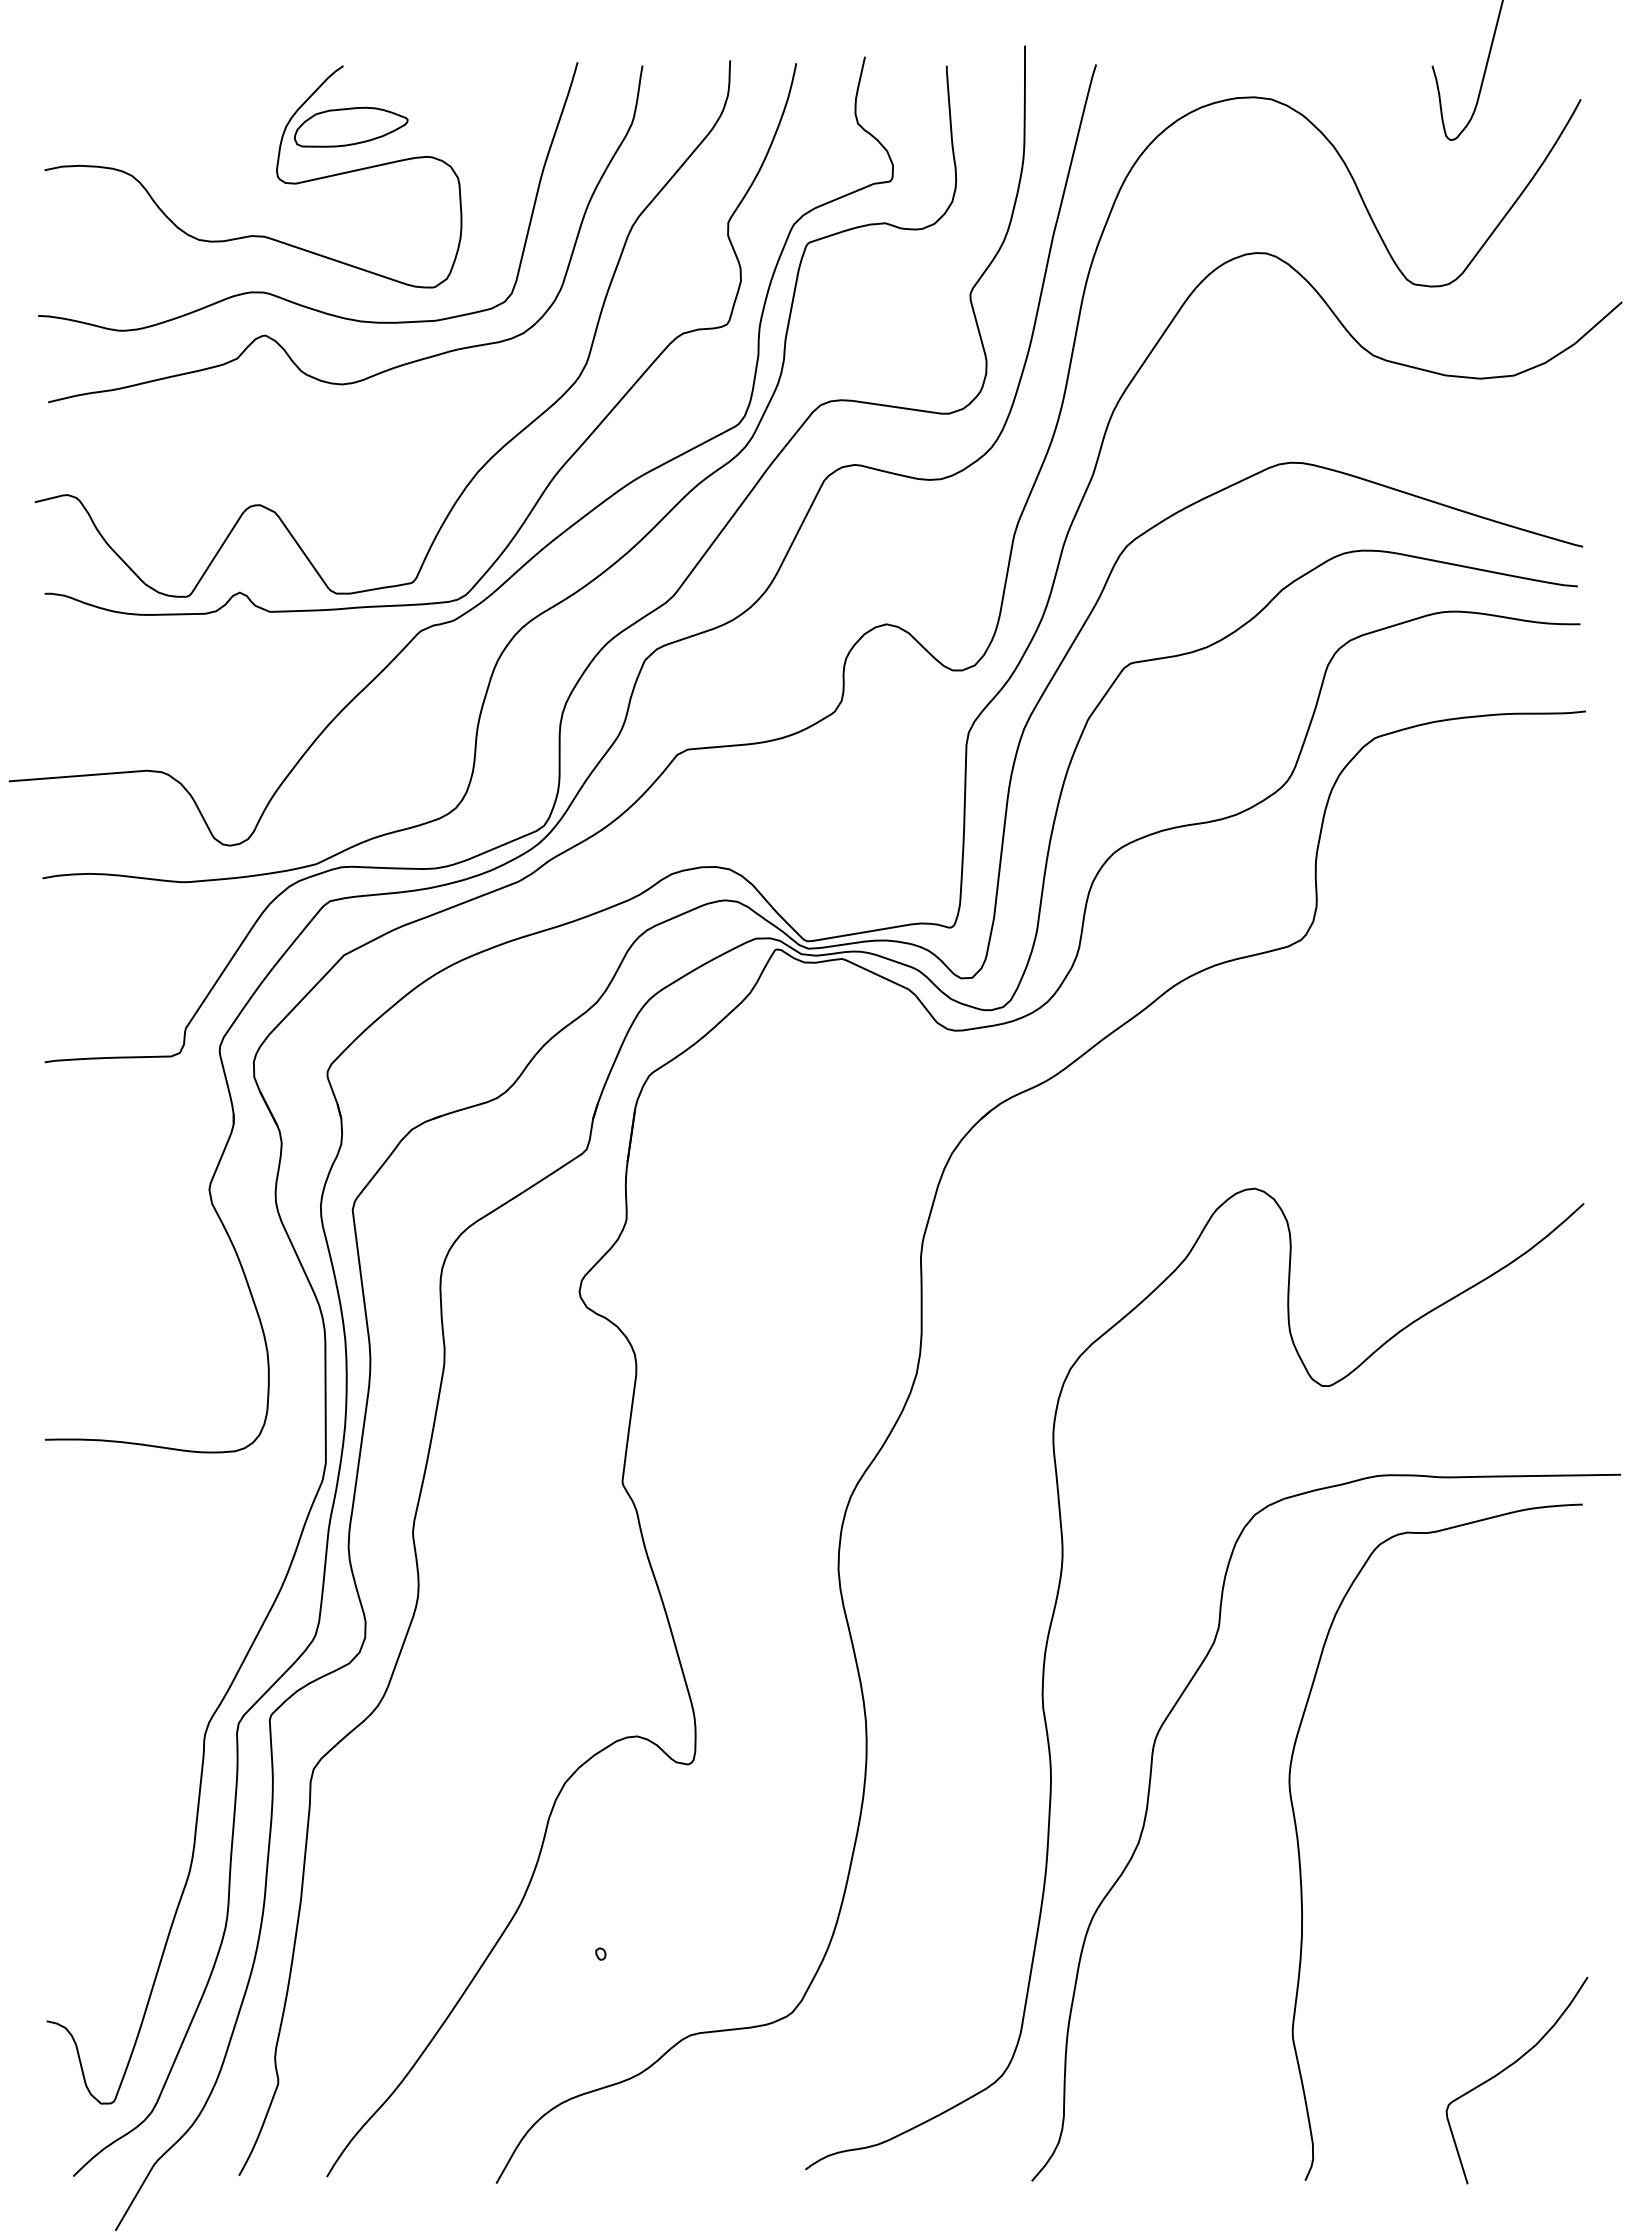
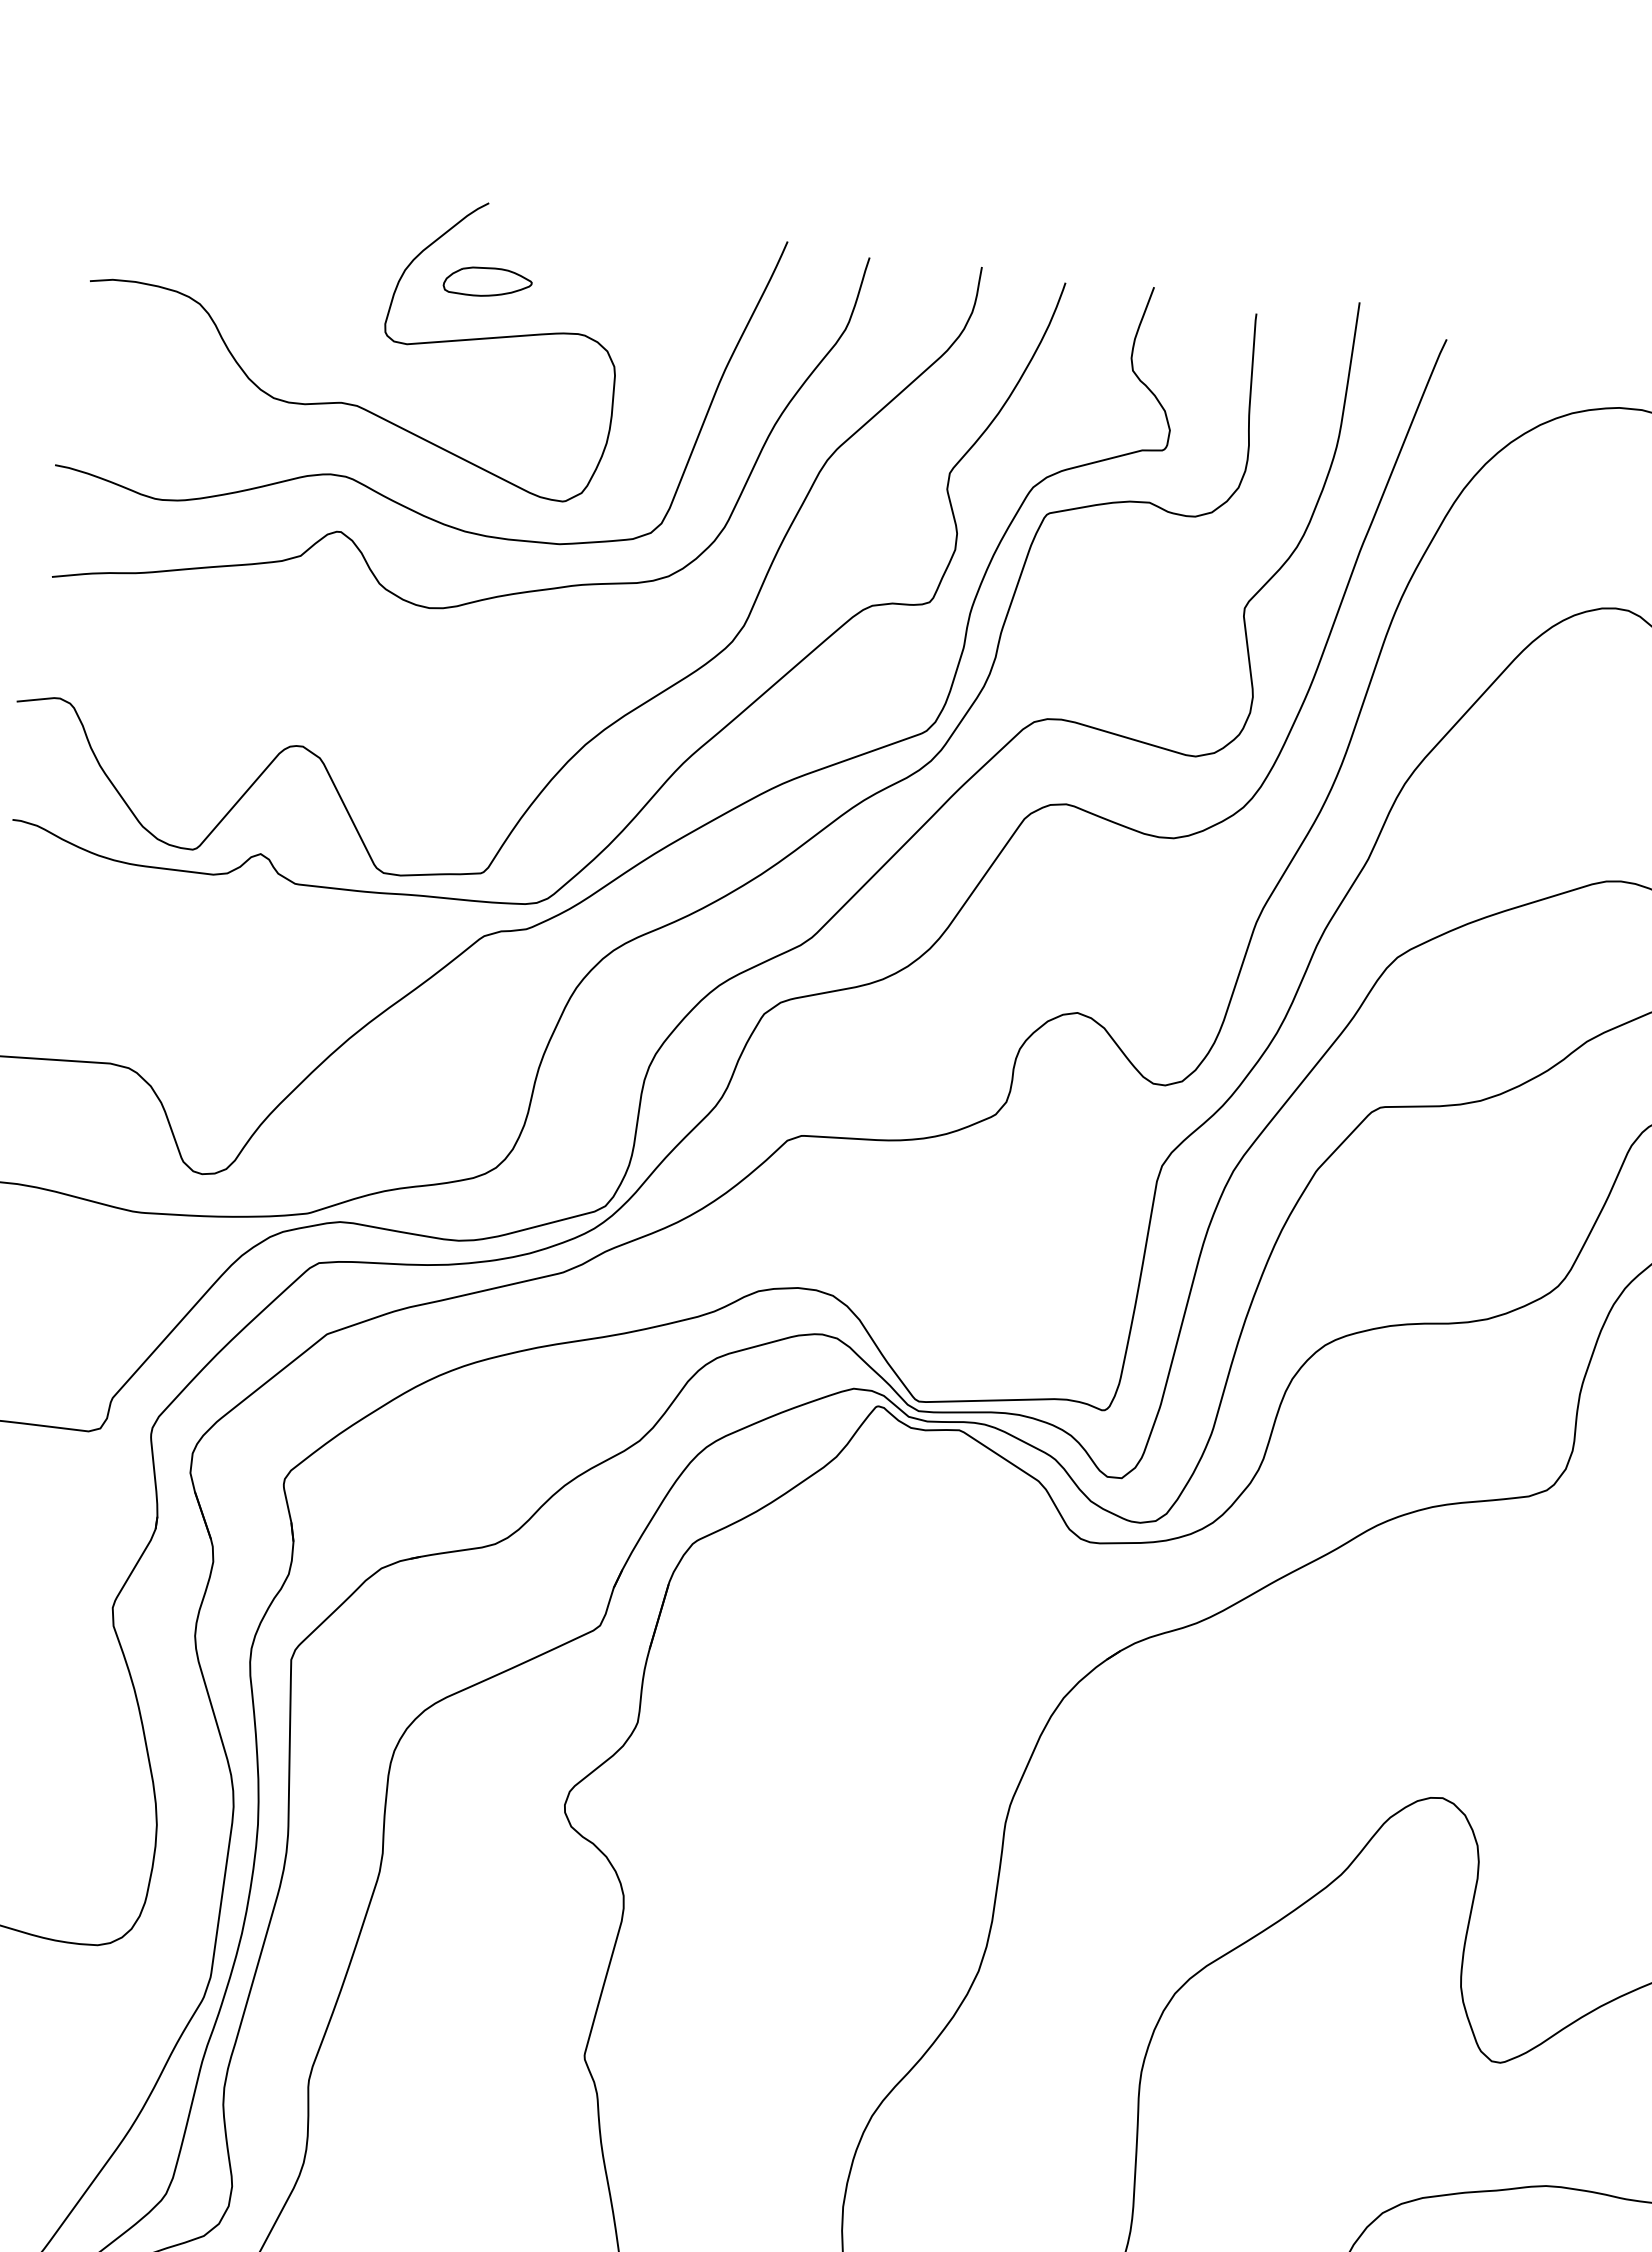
part: (351, 126) -> (488, 281), size x0.6

